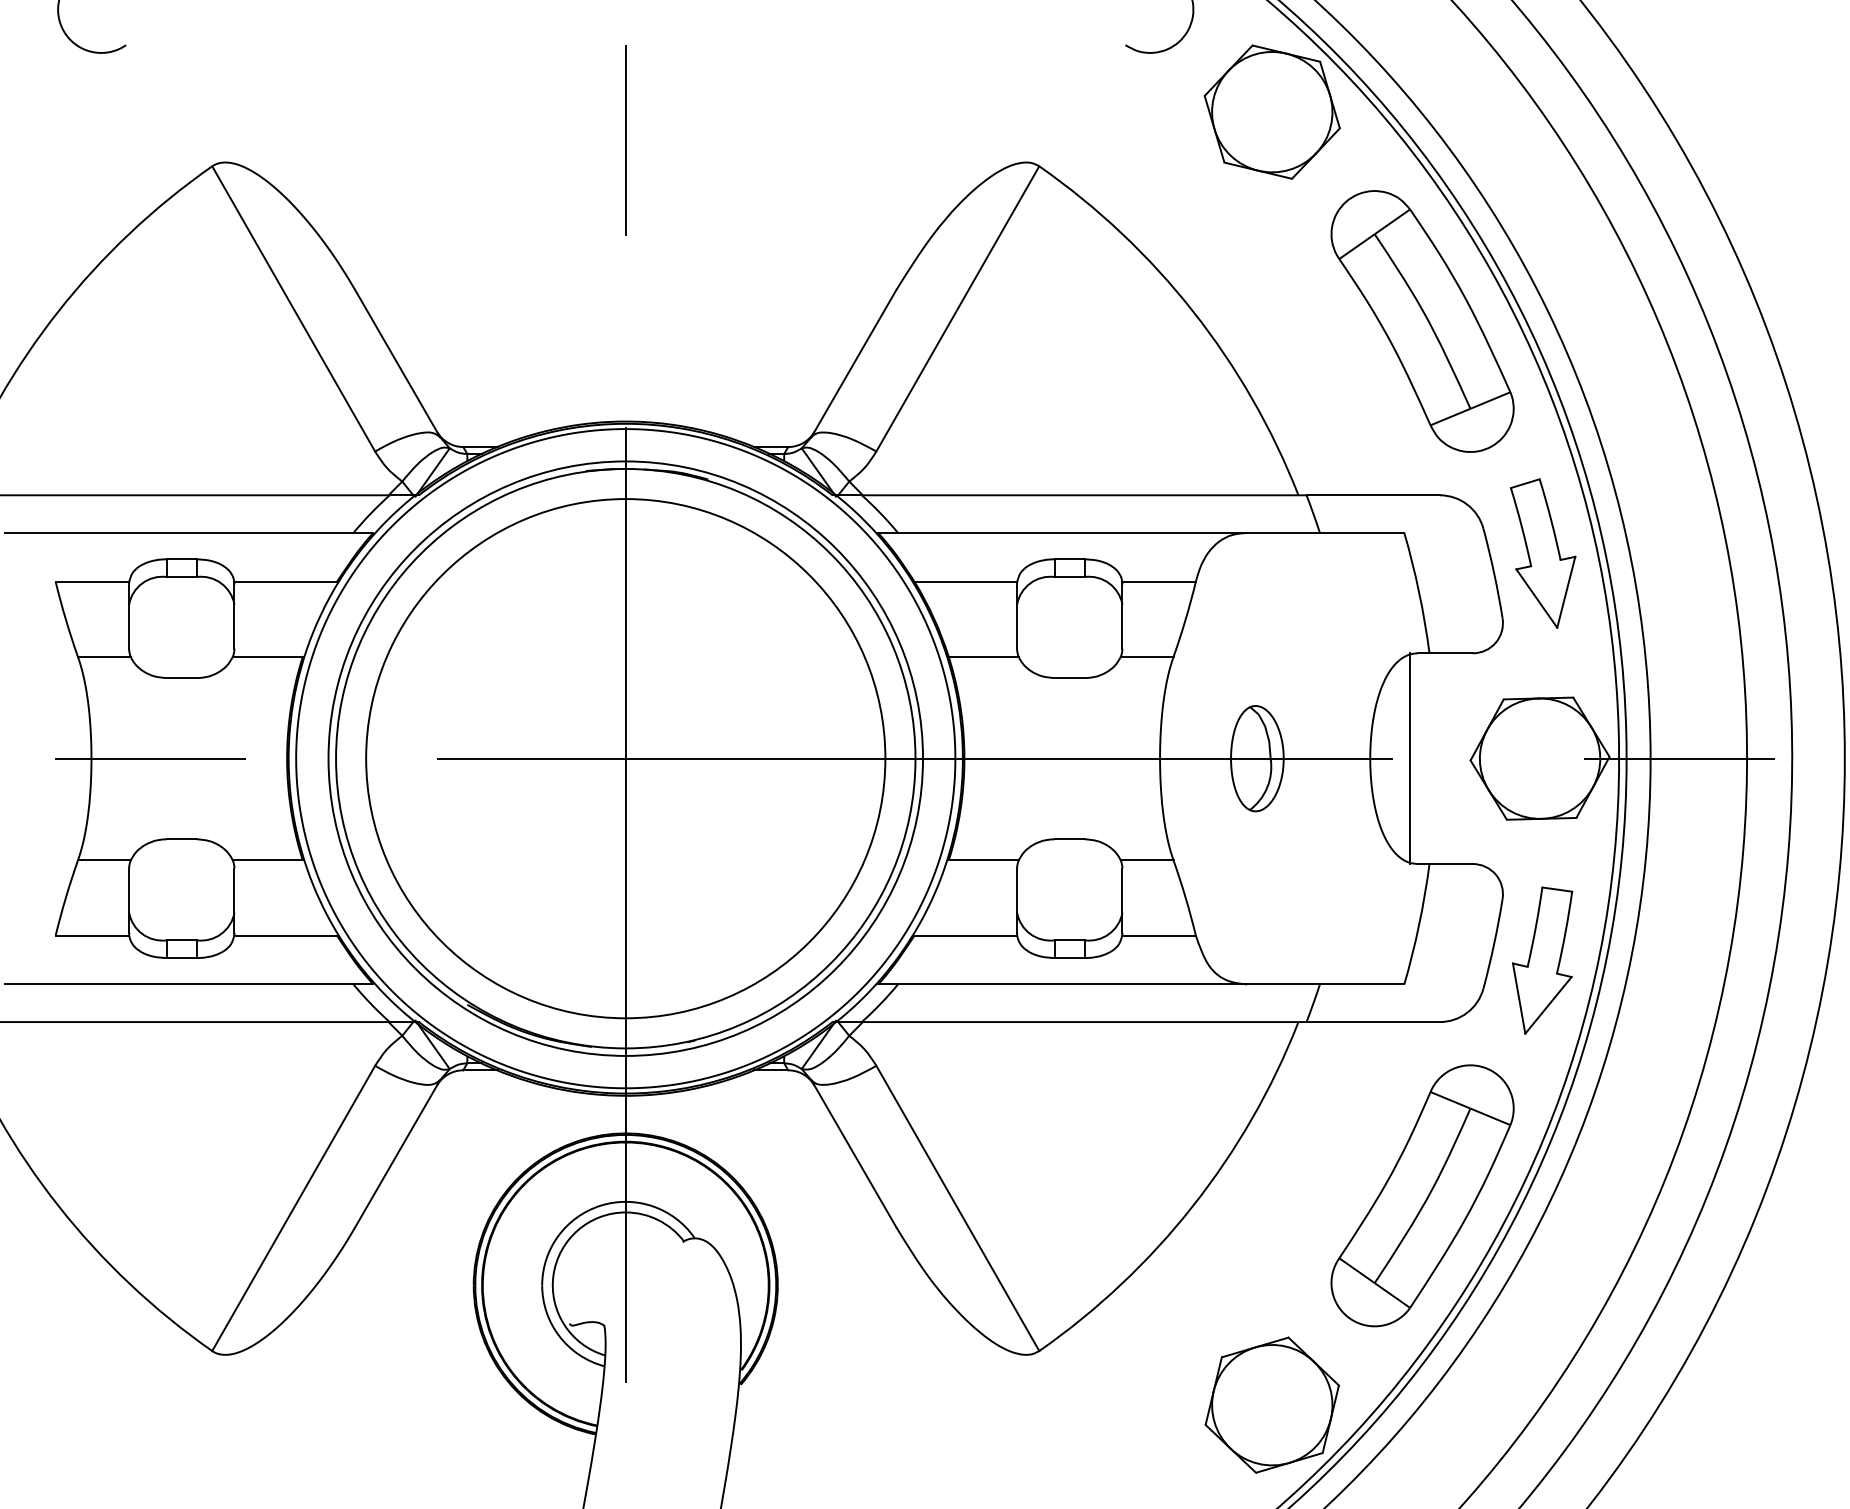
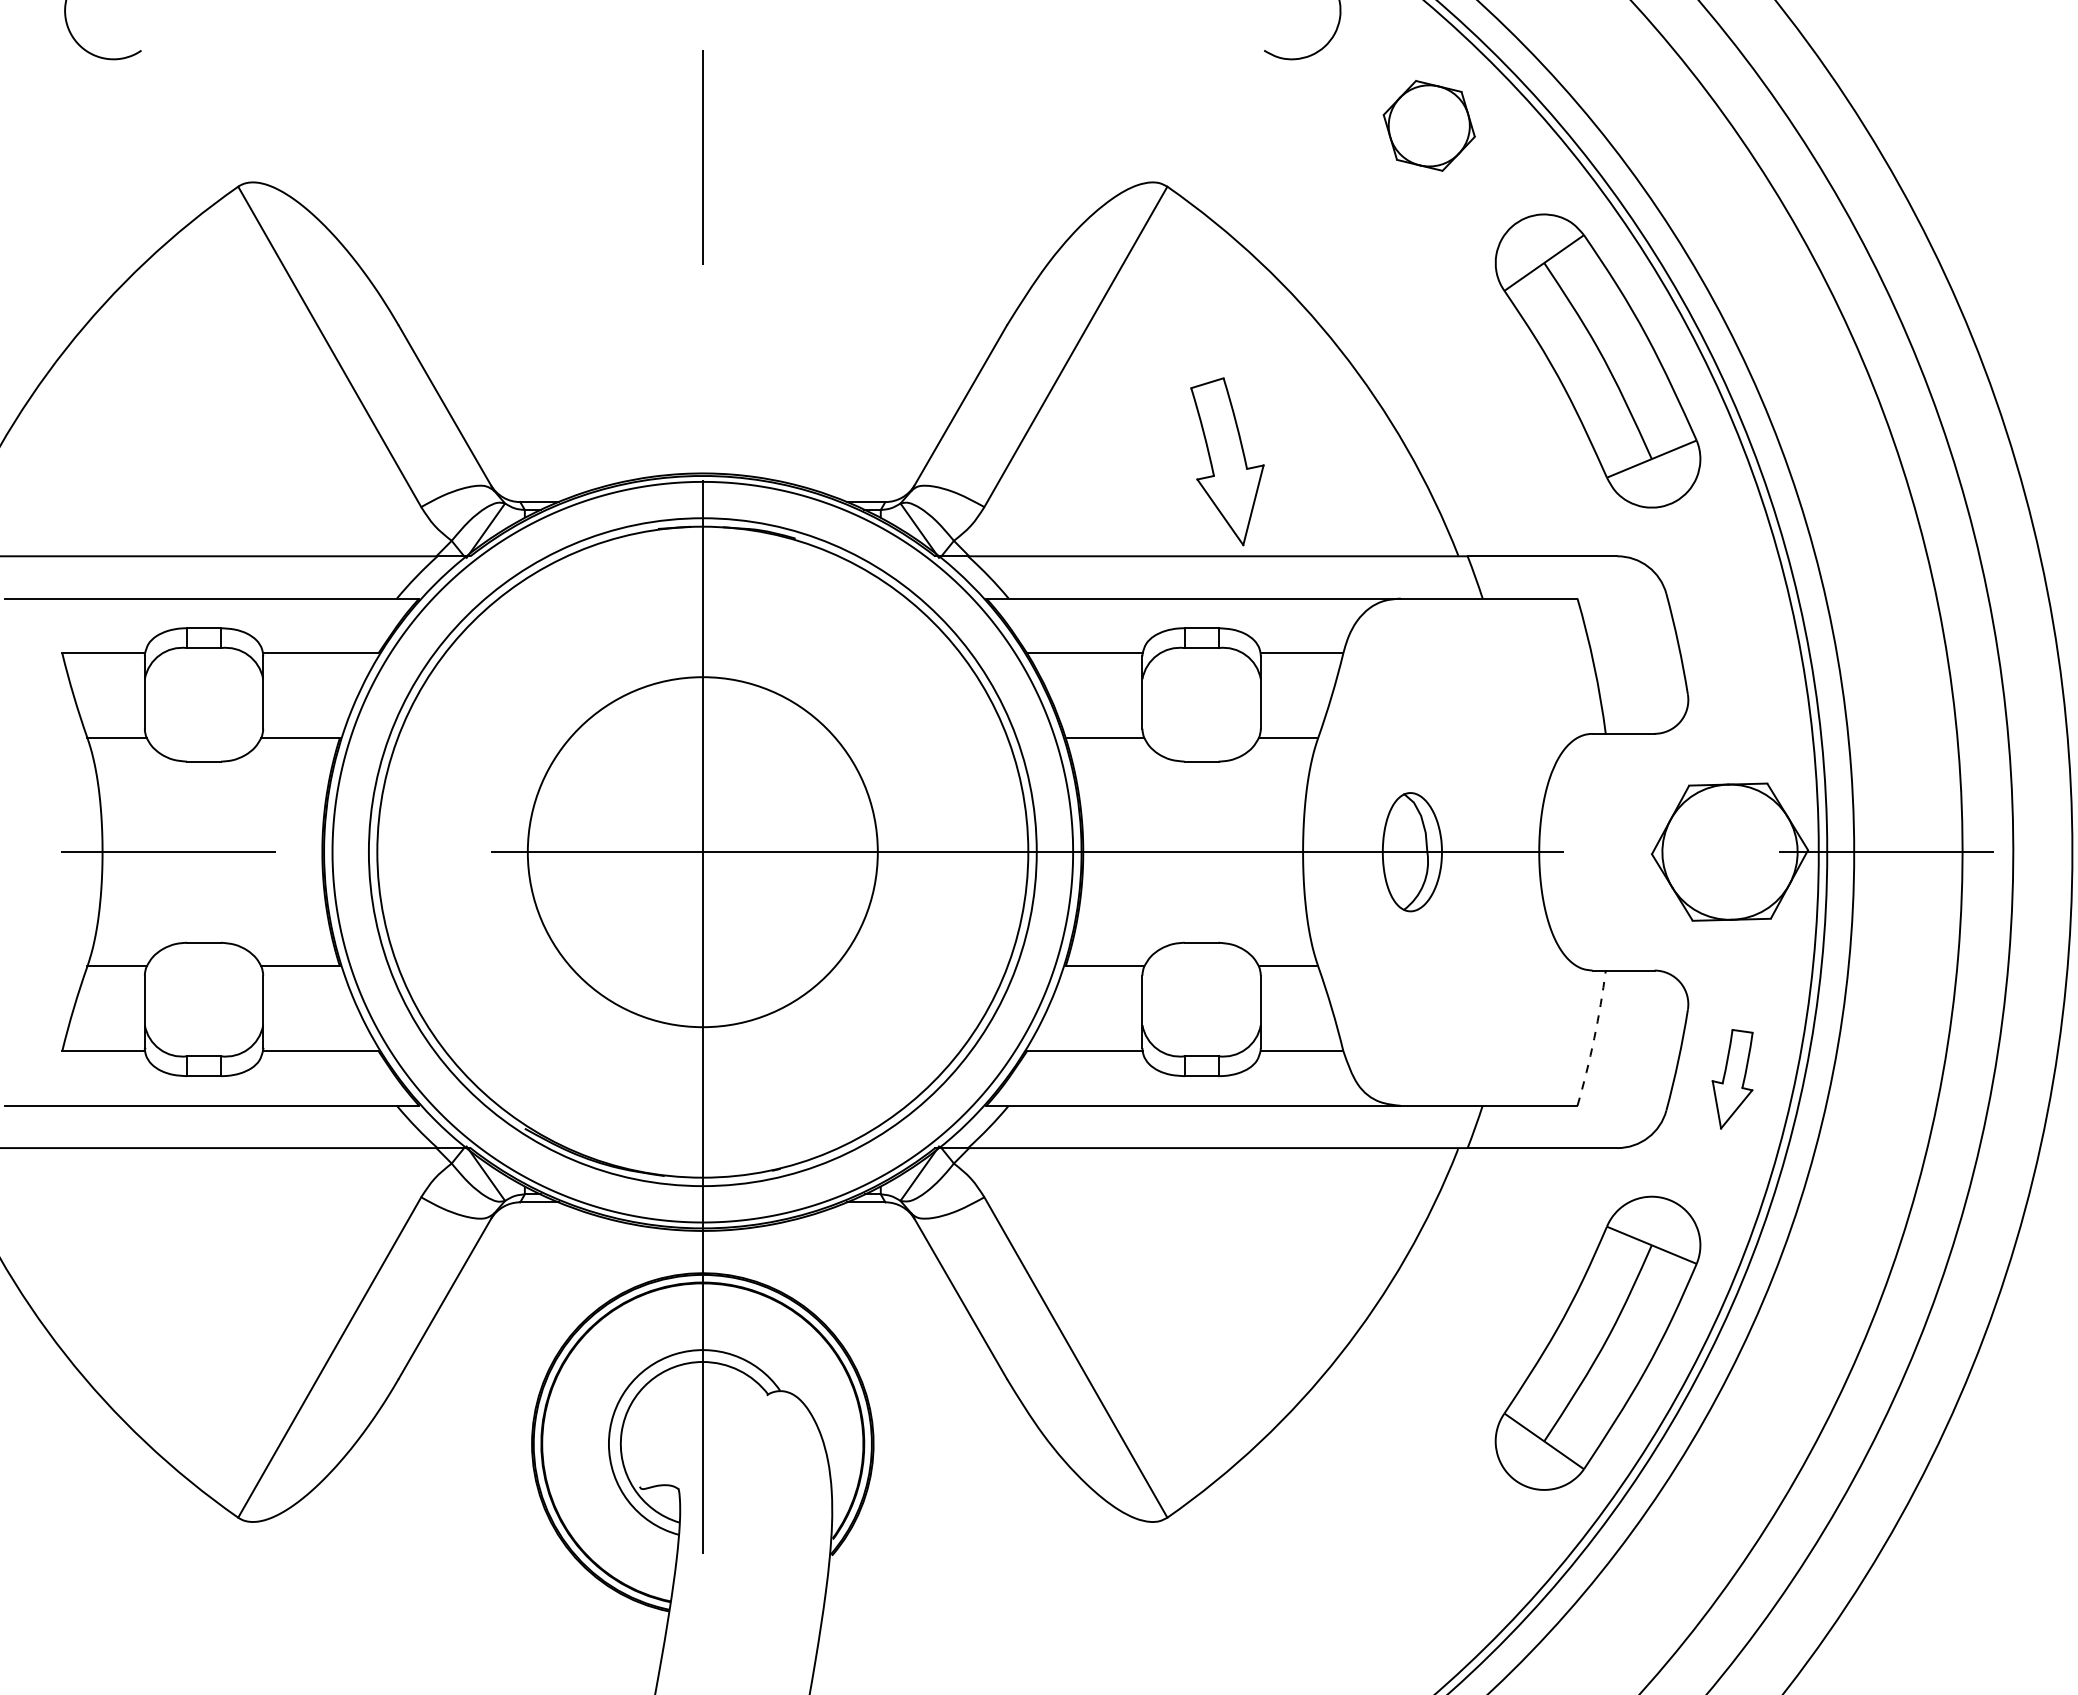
part: (1272, 111) -> (1429, 125), size x0.6
part: (1543, 553) -> (1227, 461), moved
circle: (625, 758) -> (702, 851), size x0.6
line: (1410, 758) -> (1584, 851), removed
arc: (1419, 924) -> (1594, 1038), solid -> dashed
part: (1542, 961) -> (1732, 1079), size x0.6
part: (1272, 1405) -> (1429, 1578), removed

